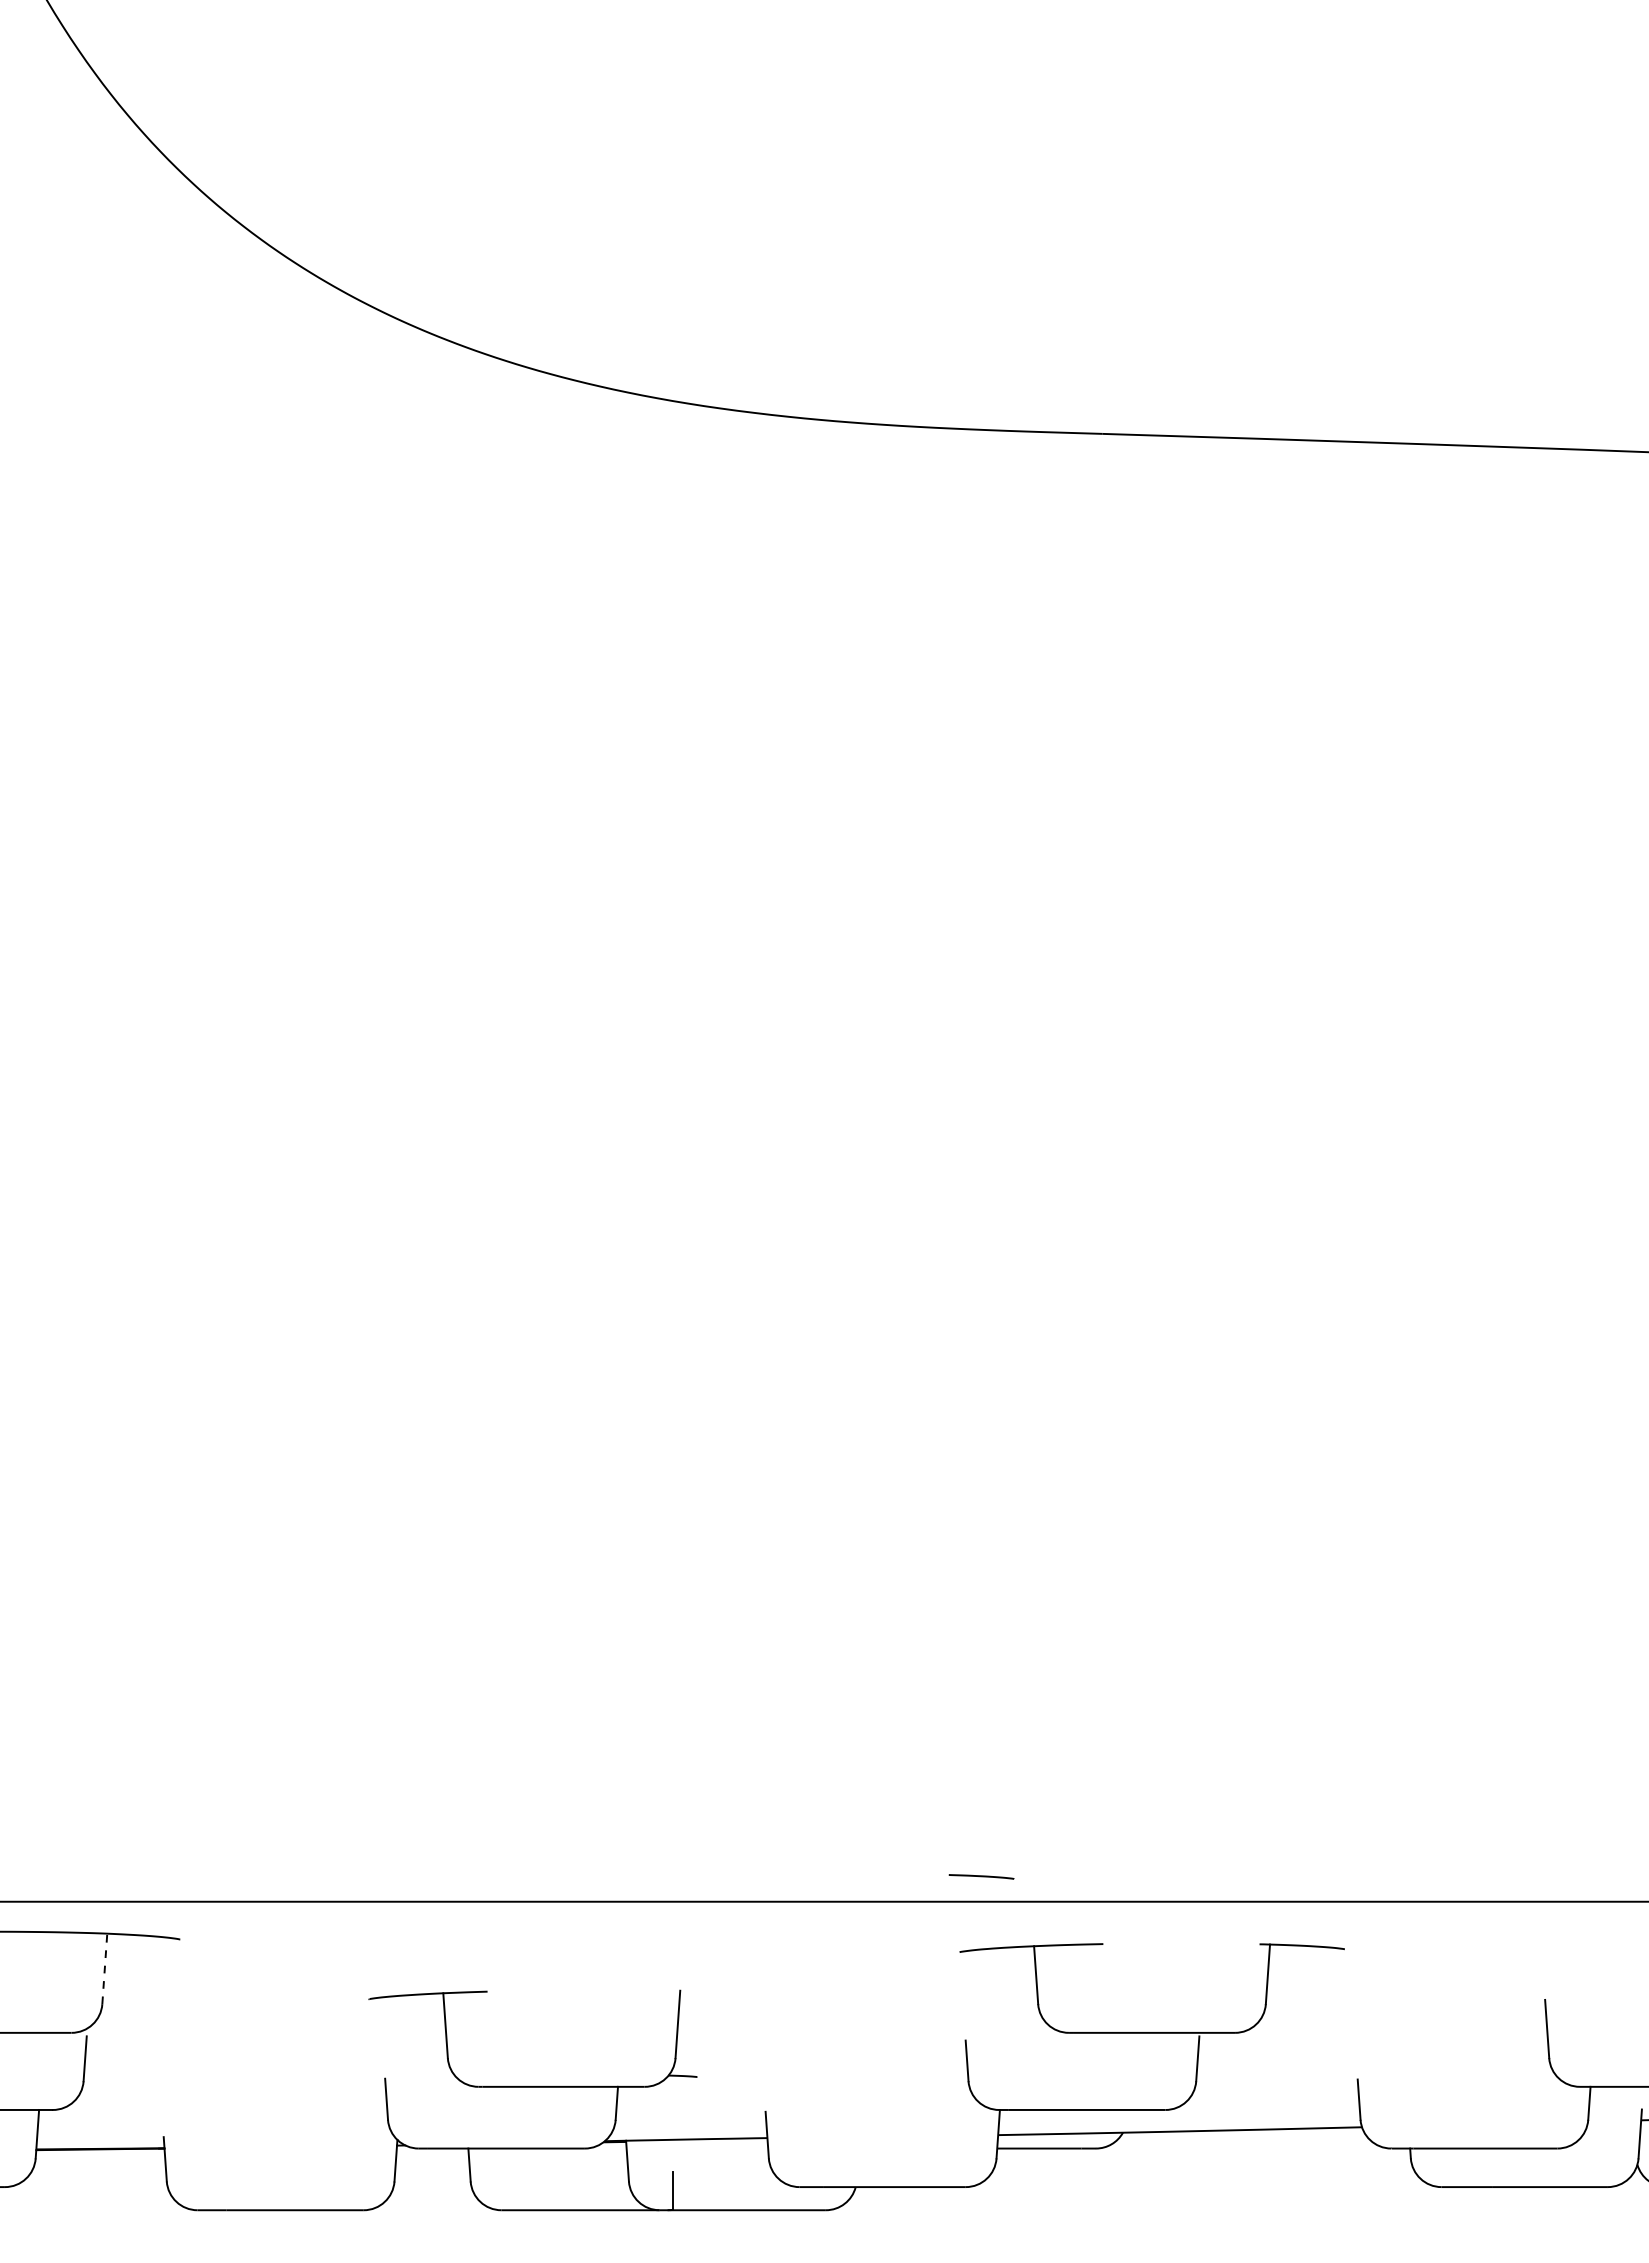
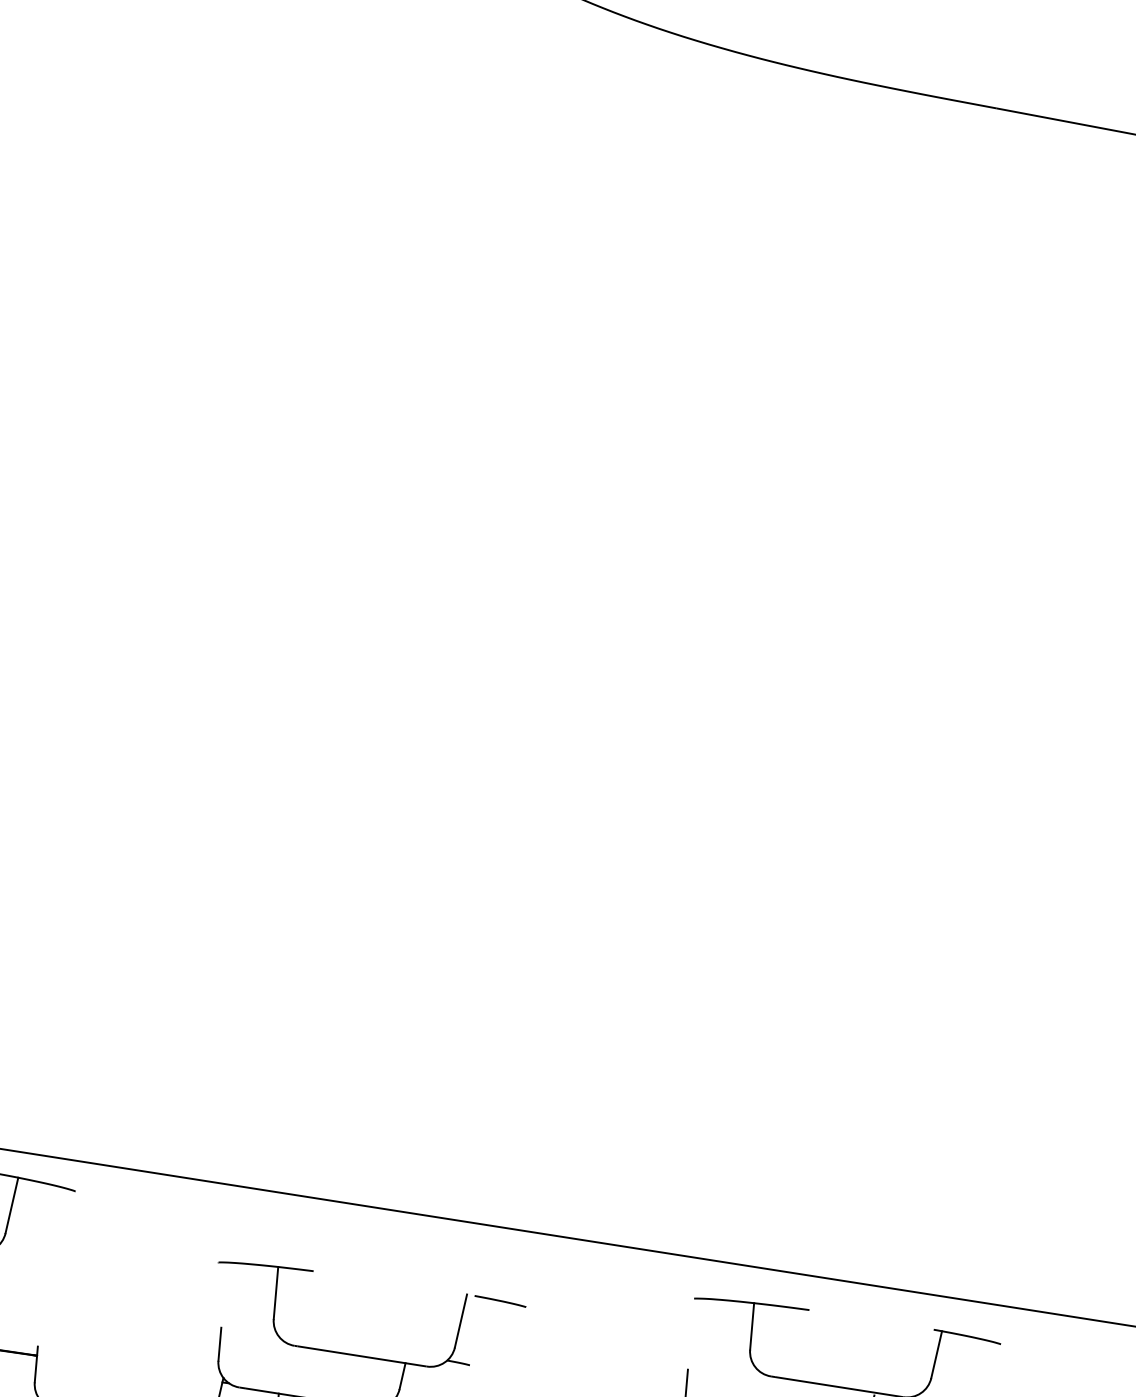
line: (981, 1876) -> (500, 1301), moved
line: (104, 1968) -> (11, 1205), dashed -> solid

